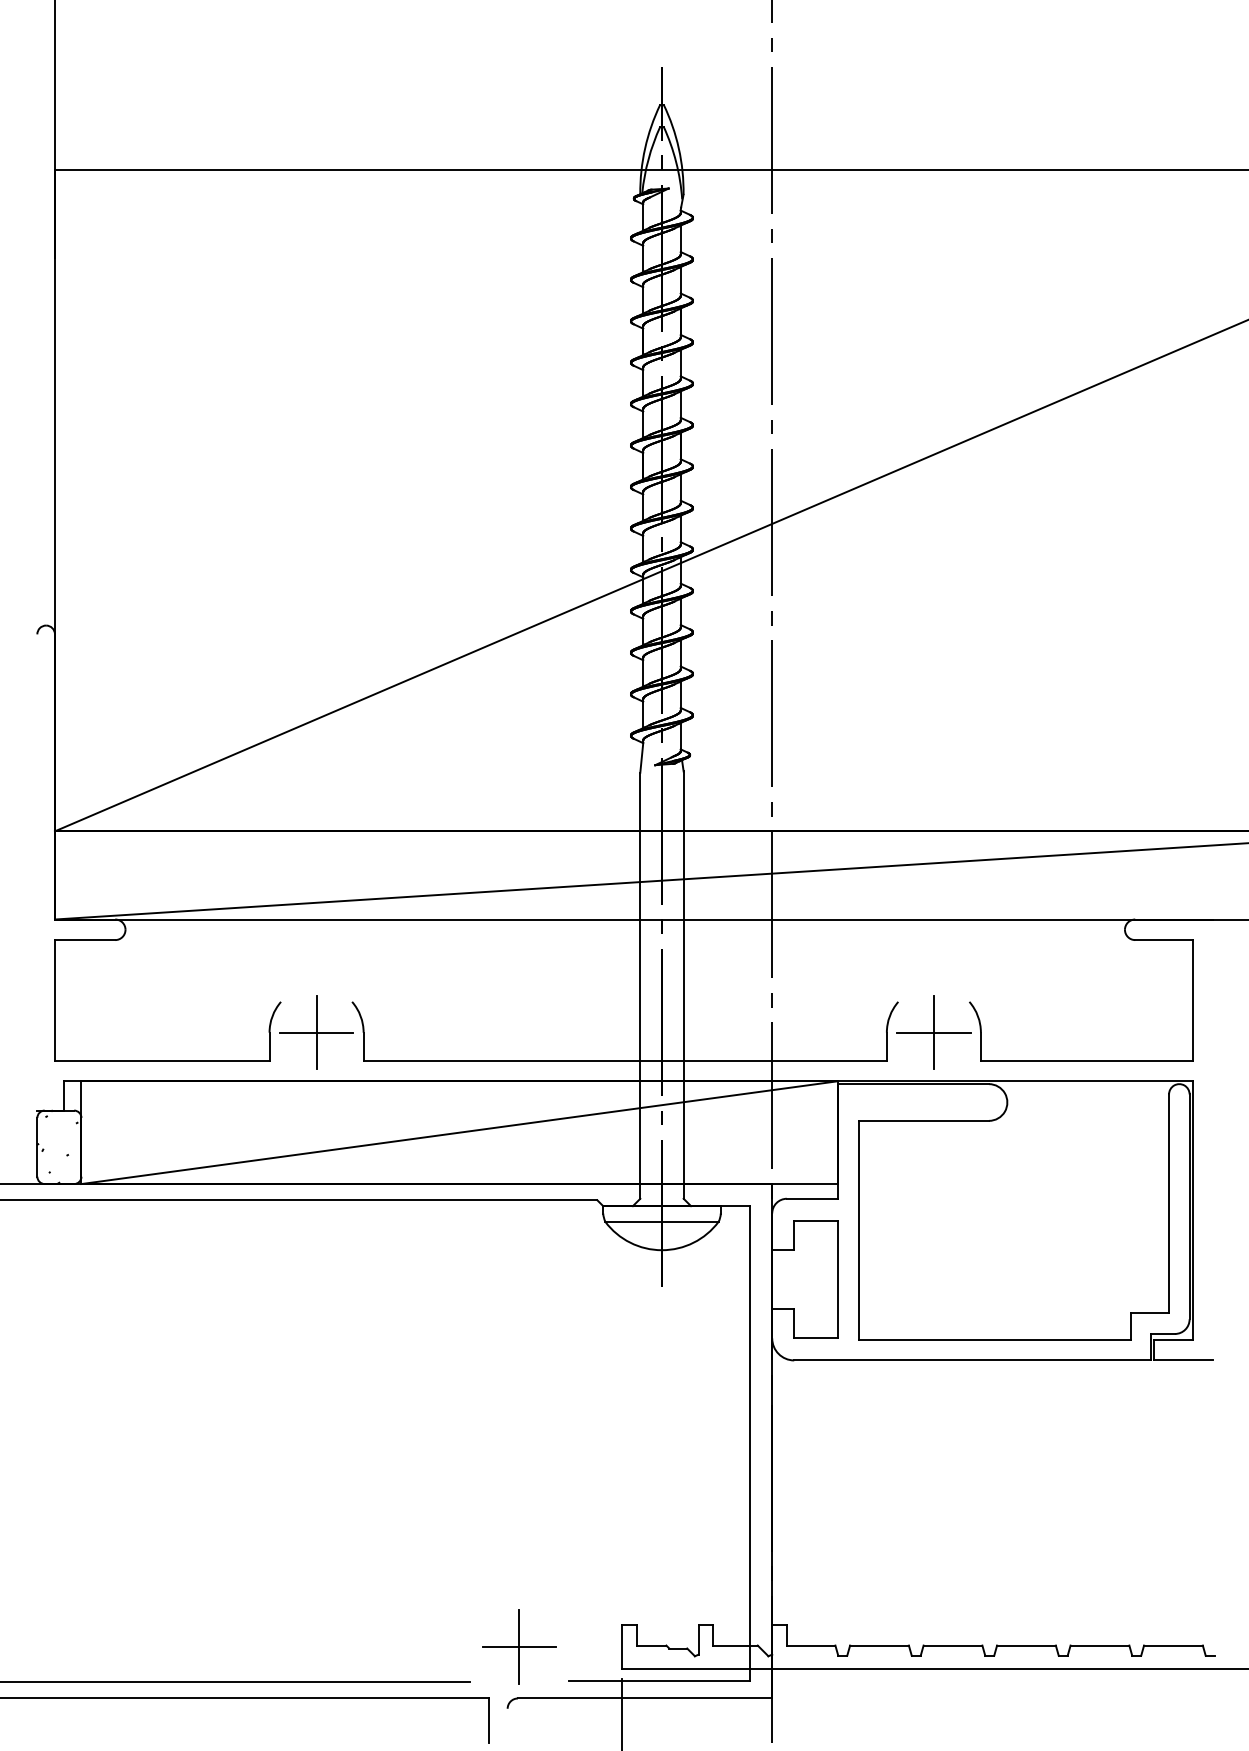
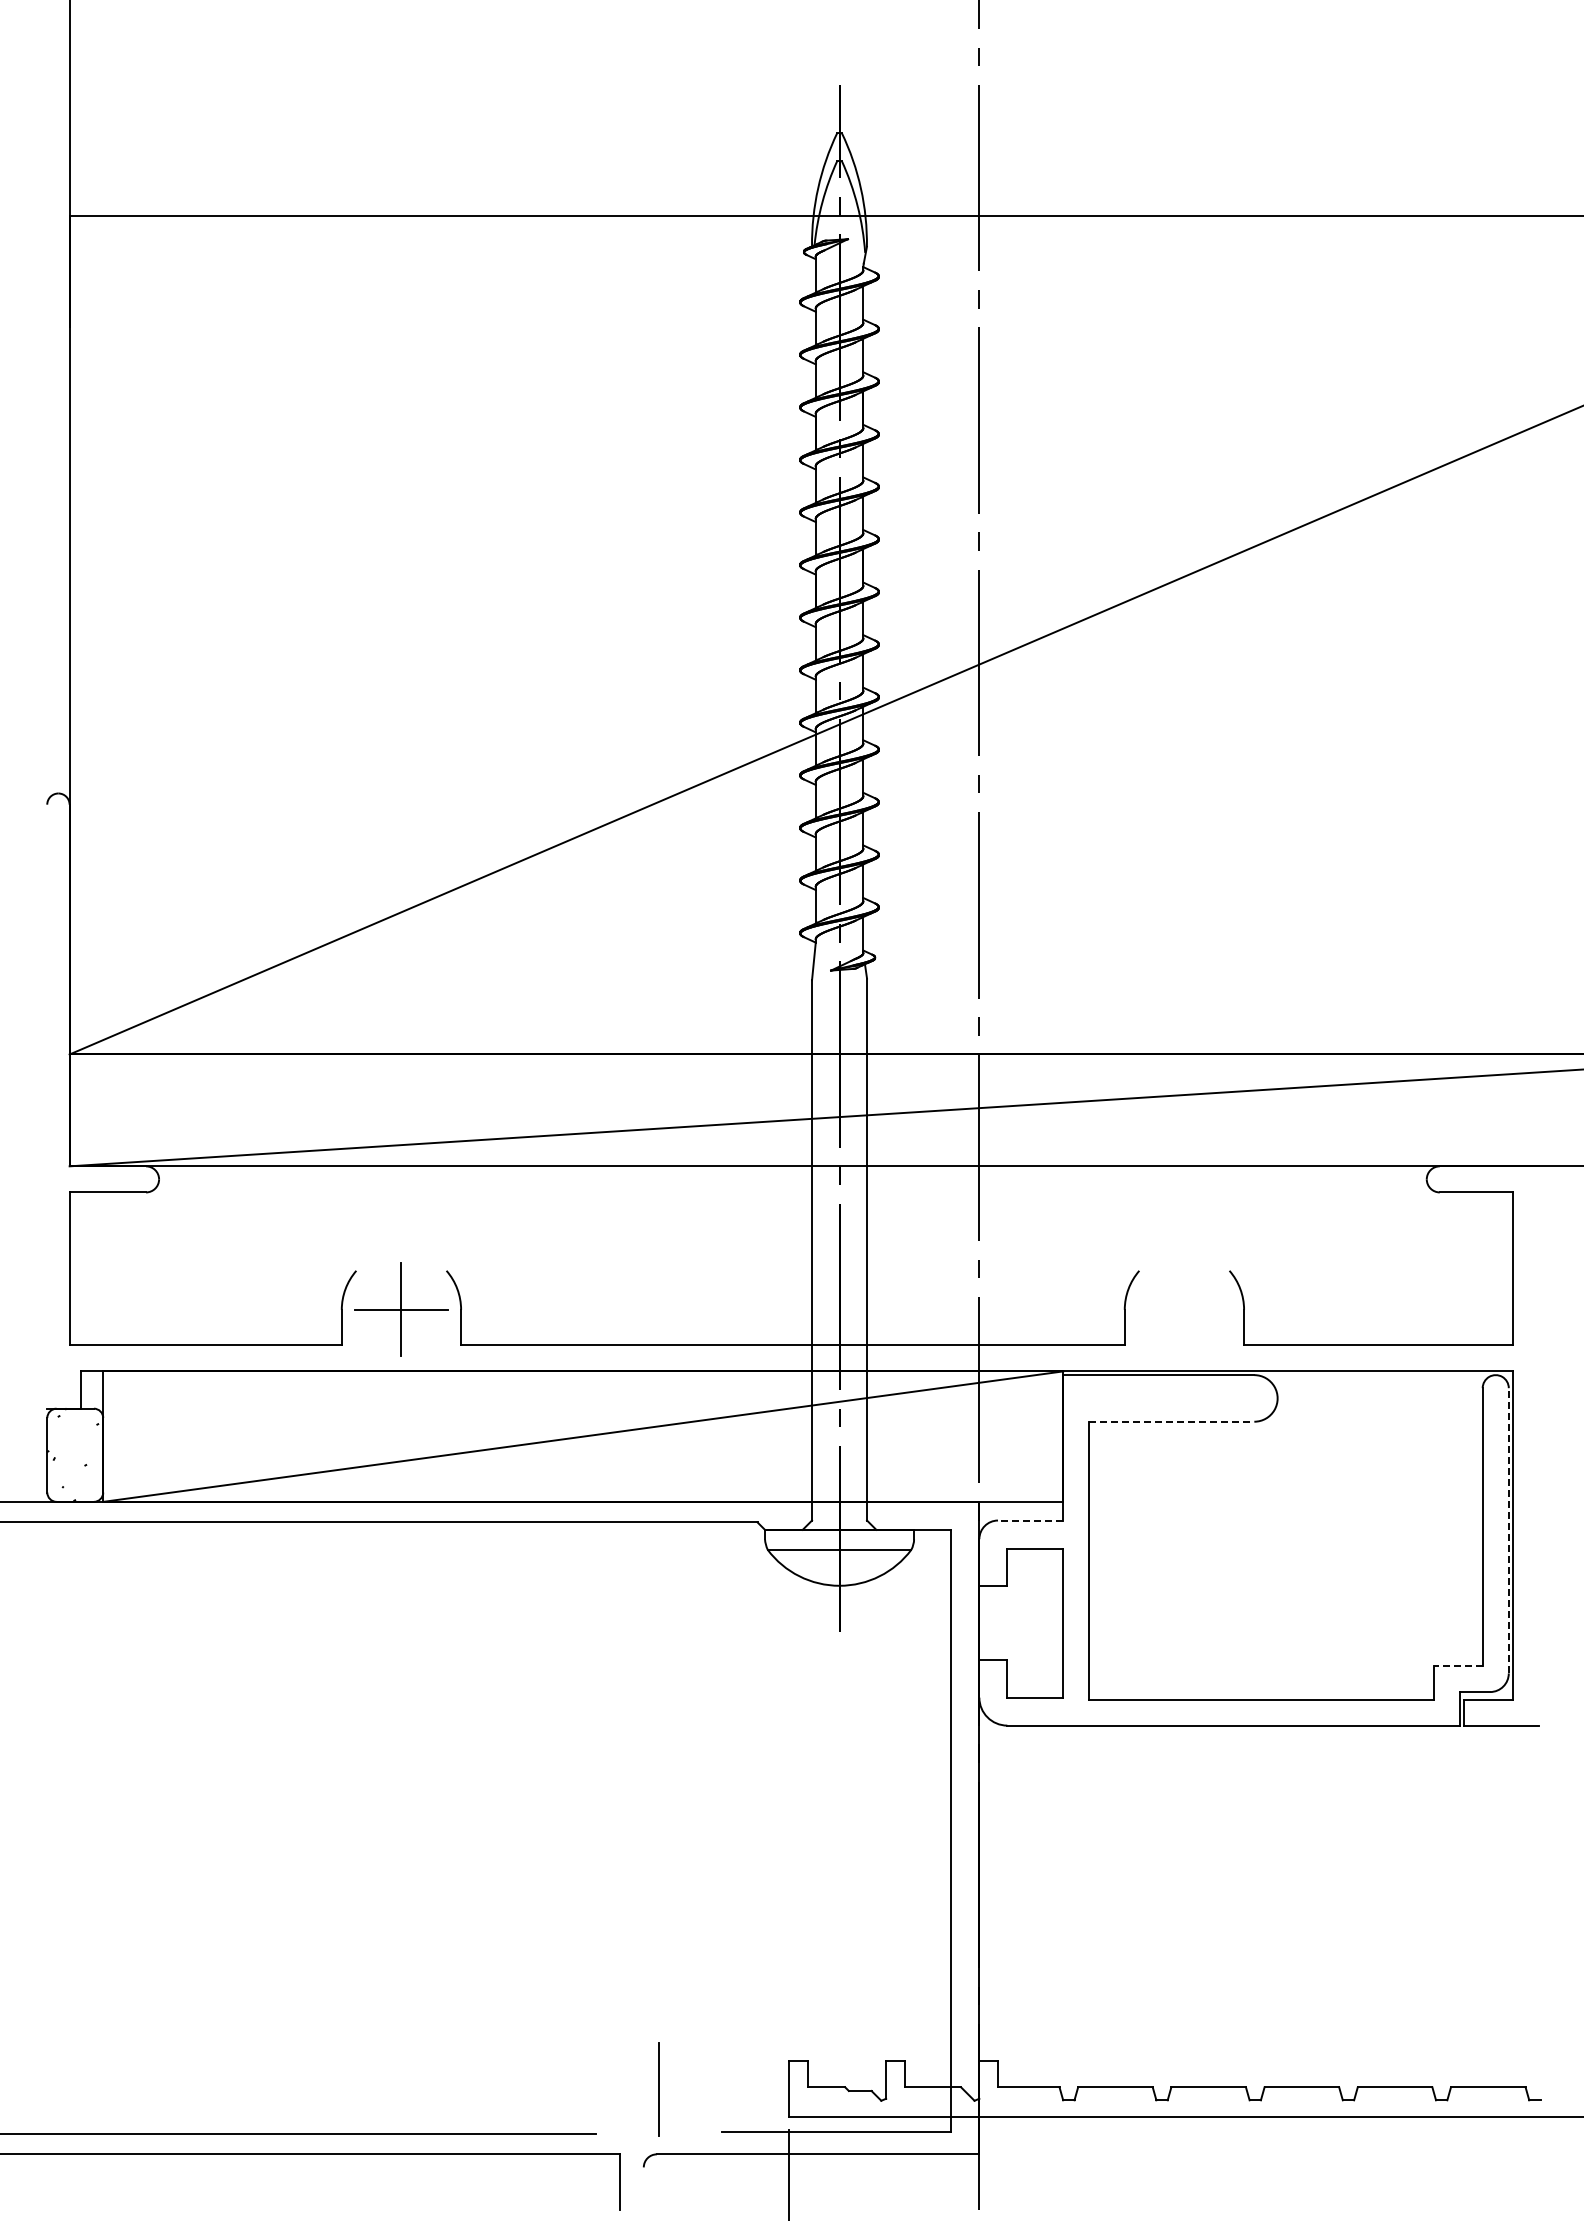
part: (933, 1032) -> (1184, 1309), removed
line: (924, 1120) -> (1172, 1421), solid -> dashed
line: (812, 1198) -> (1030, 1520), solid -> dashed
line: (1189, 1206) -> (1508, 1530), solid -> dashed
line: (1149, 1313) -> (1457, 1665), solid -> dashed
line: (519, 1647) -> (658, 2089), removed

